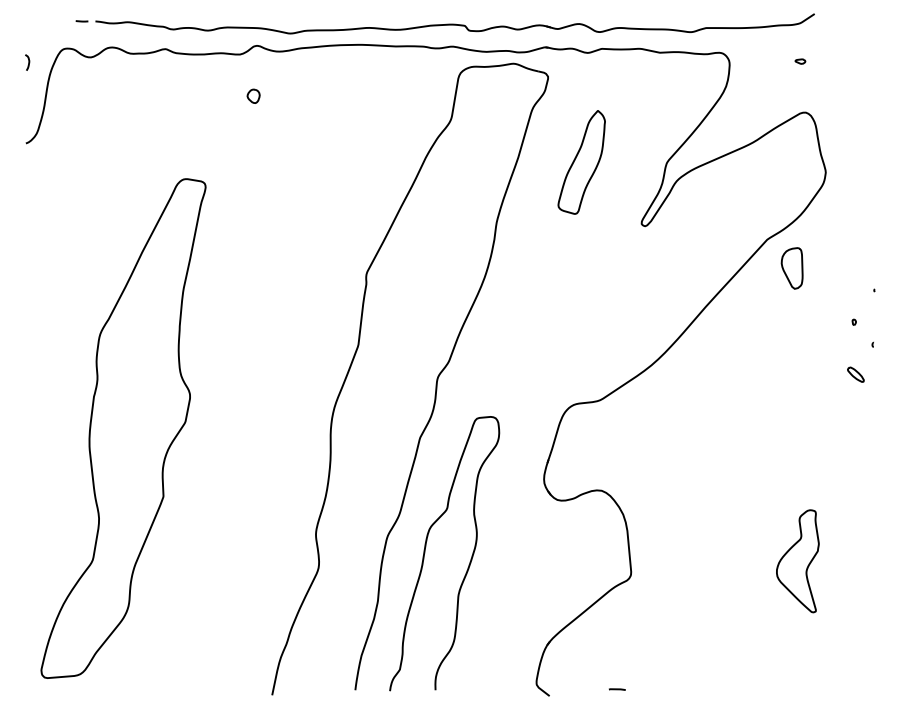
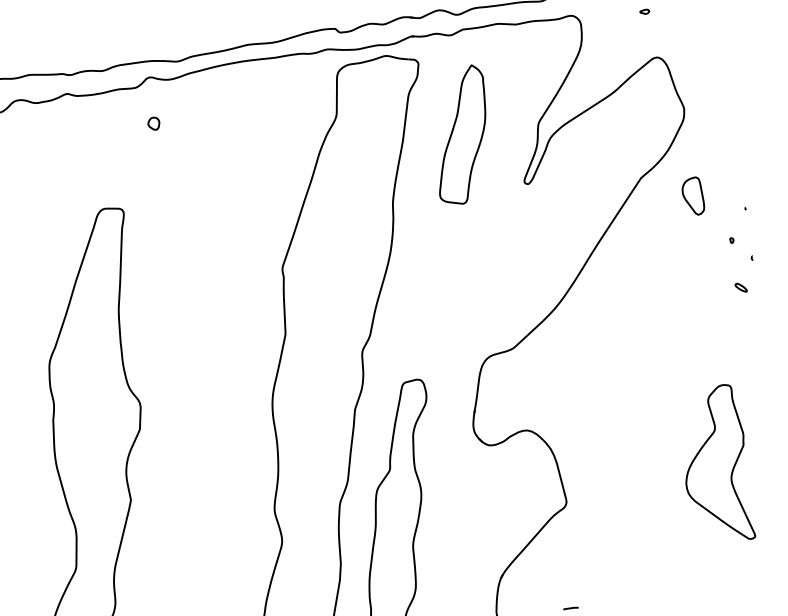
part: (581, 162) -> (461, 135), size x1.43
part: (791, 268) -> (692, 196), moved
part: (855, 374) -> (740, 287), size x0.71
part: (797, 561) -> (715, 465), size x1.67

